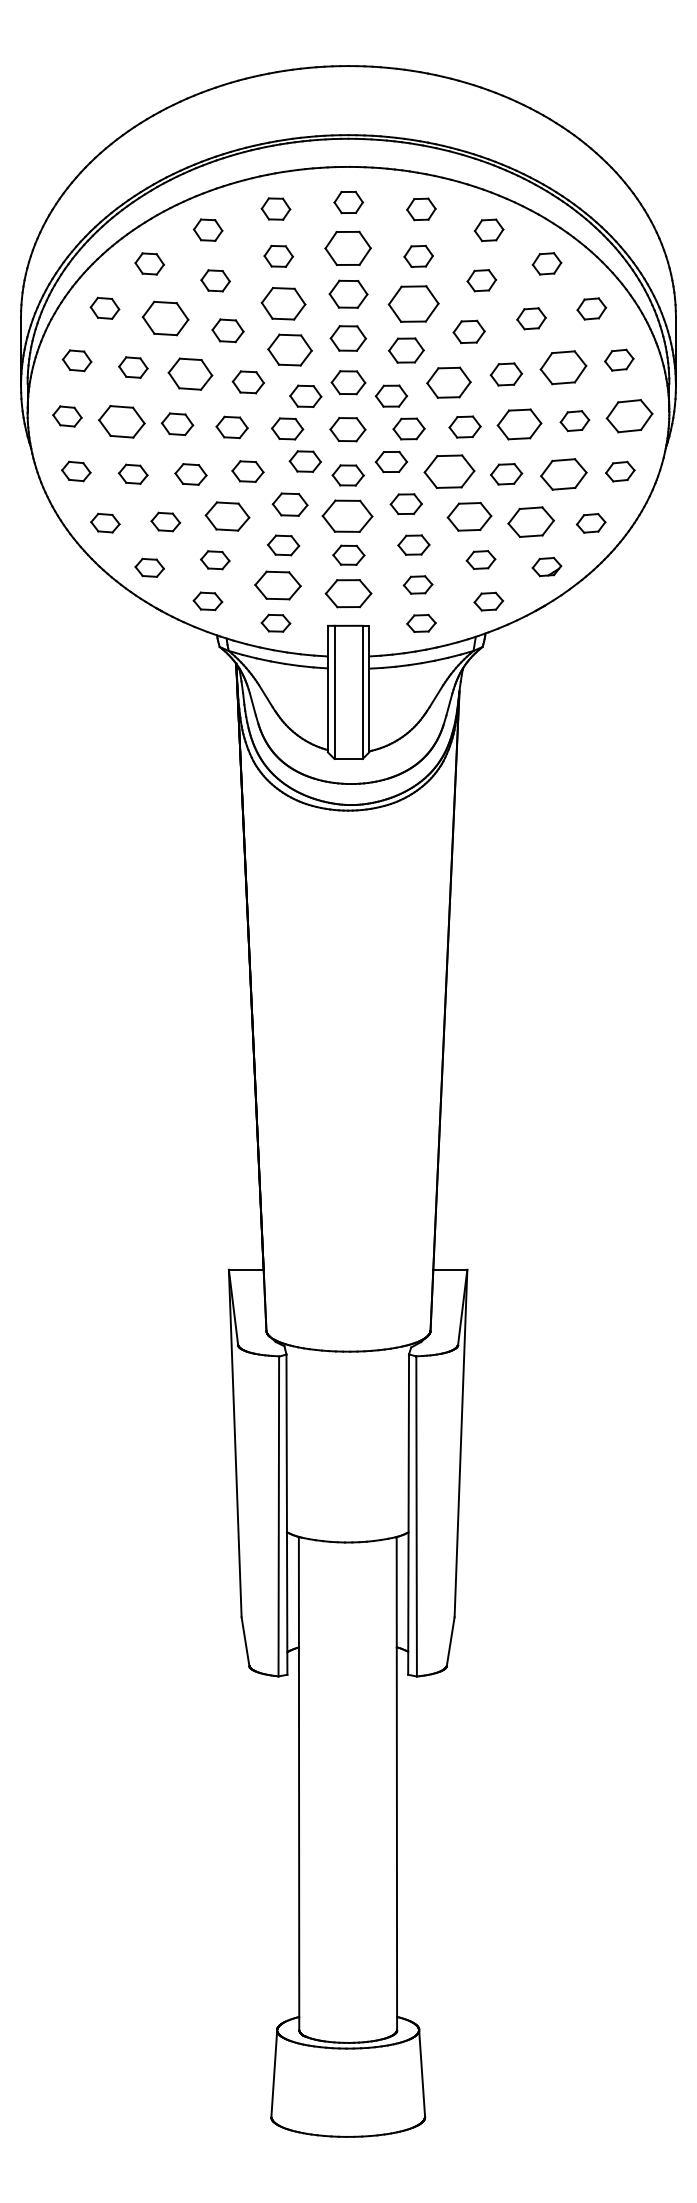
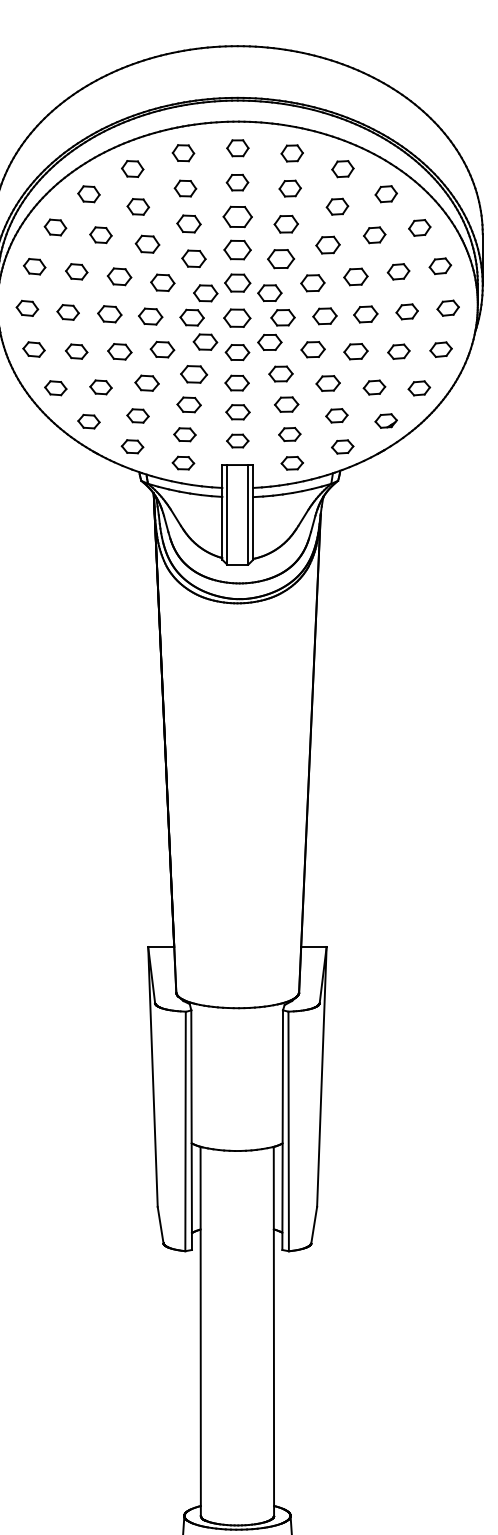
part: (348, 248) -> (237, 182), size x0.62
part: (282, 303) -> (188, 223), size x0.71
part: (412, 303) -> (285, 223), size x0.62
part: (165, 318) -> (100, 235), size x0.62
part: (289, 350) -> (193, 259), size x0.71
part: (563, 367) -> (398, 271), size x0.62
part: (190, 374) -> (119, 276), size x0.71
part: (448, 382) -> (312, 282), size x0.71
part: (629, 416) -> (447, 308), size x0.62
part: (121, 421) -> (67, 312), size x0.62
part: (519, 424) -> (365, 314), size x0.71
part: (448, 471) -> (312, 349), size x0.62
part: (563, 474) -> (398, 351), size x0.62
part: (226, 516) -> (146, 383), size x0.71
part: (347, 516) -> (236, 383), size x0.62
part: (468, 516) -> (327, 383), size x0.71
part: (531, 522) -> (374, 387), size x0.62
part: (277, 584) -> (184, 434), size x0.62
part: (348, 593) -> (237, 440), size x0.62

